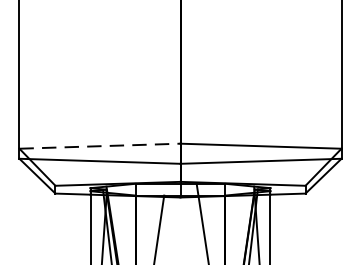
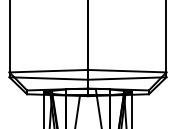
line: (101, 146) -> (49, 71), dashed -> solid

